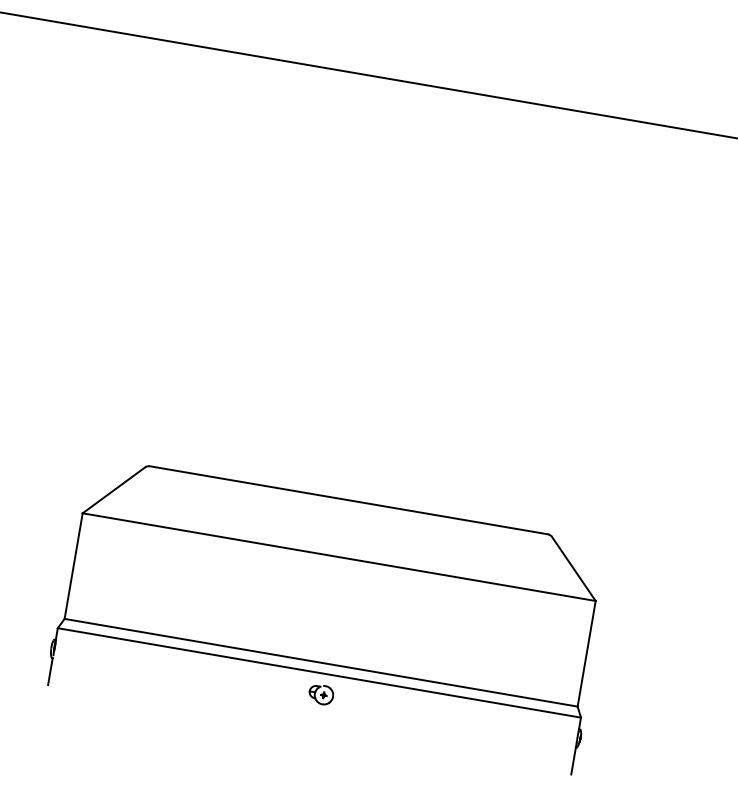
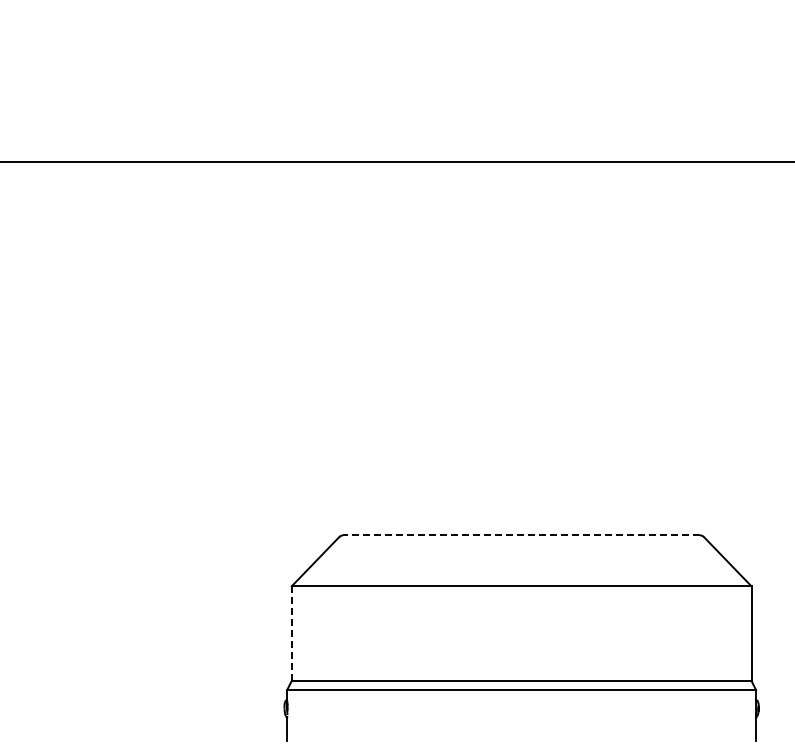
line: (348, 500) -> (521, 535), solid -> dashed
line: (73, 566) -> (291, 634), solid -> dashed
part: (321, 694) -> (526, 708), removed

